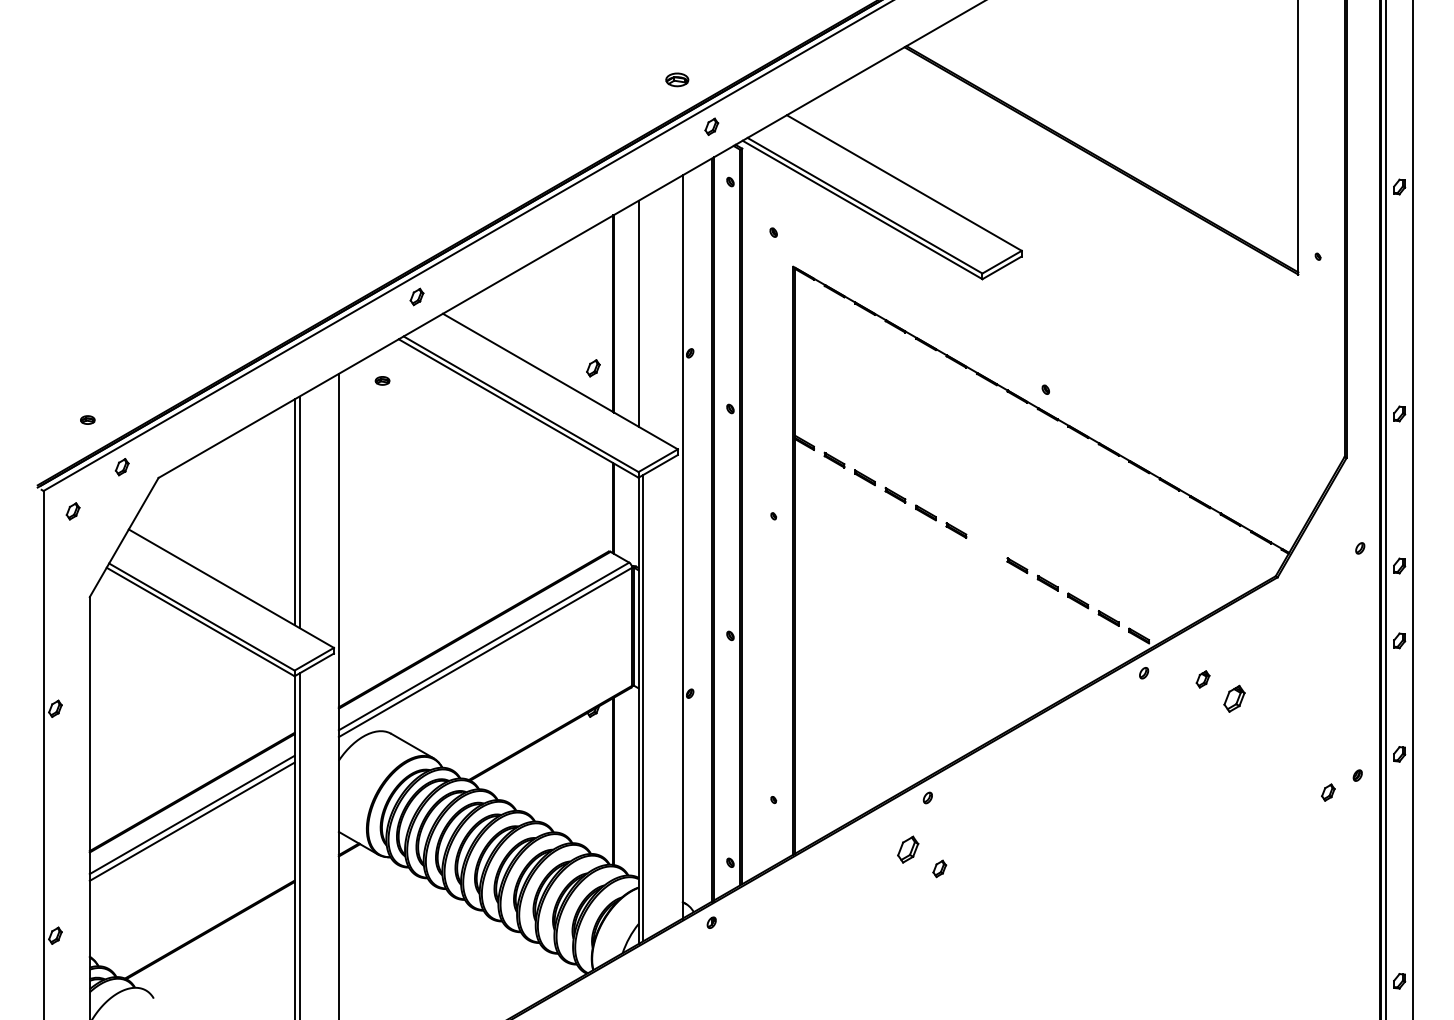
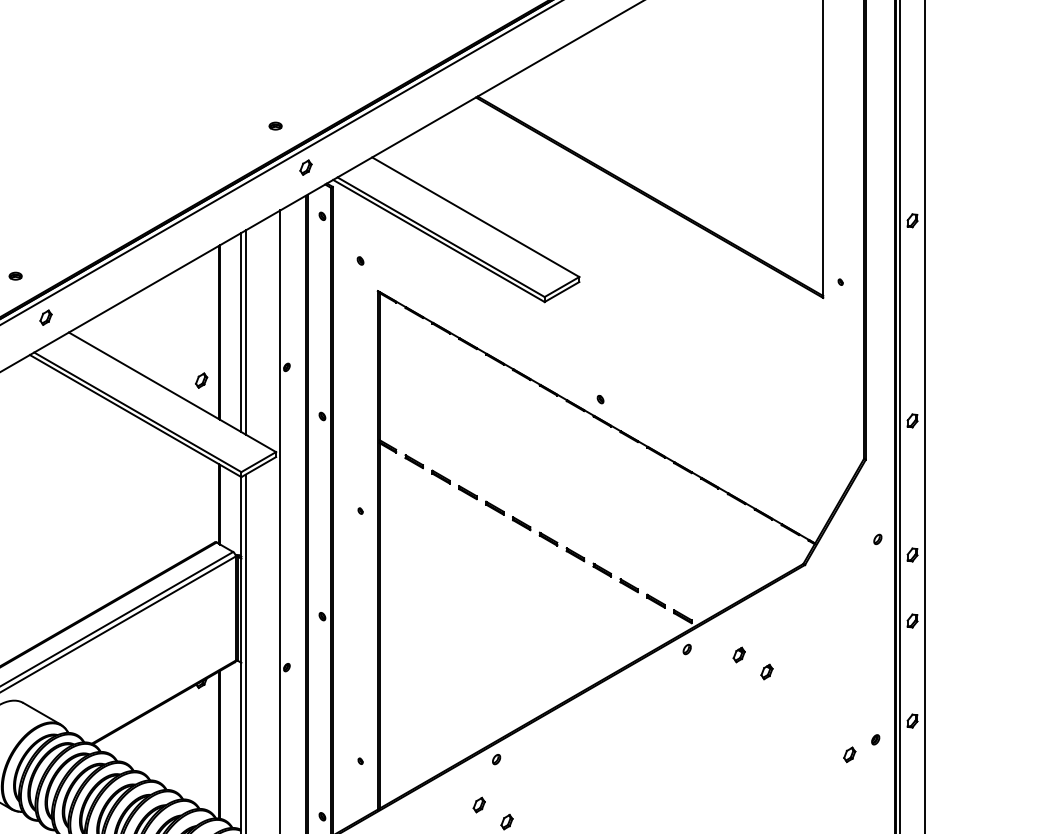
part: (677, 79) -> (275, 125), size x0.62
line: (643, 313) -> (245, 332), added
part: (382, 380) -> (15, 275), moved
part: (986, 547) -> (548, 538), added
part: (1234, 698) -> (766, 671), size x0.62
part: (908, 849) -> (479, 804), size x0.62

